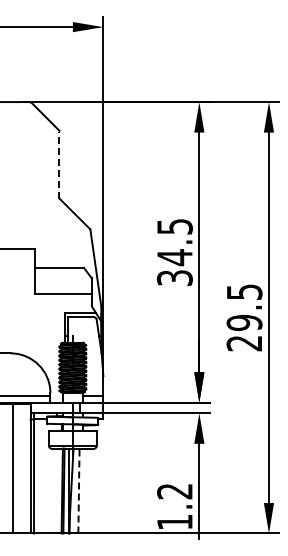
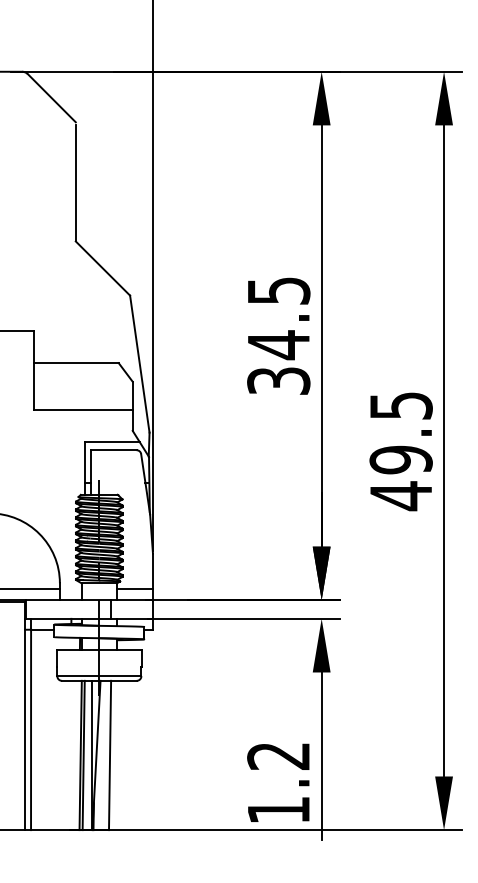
line: (59, 164) -> (75, 181), dashed -> solid
text: (243, 343) -> (399, 496), 29.5 -> 49.5
line: (78, 490) -> (109, 754), dashed -> solid

